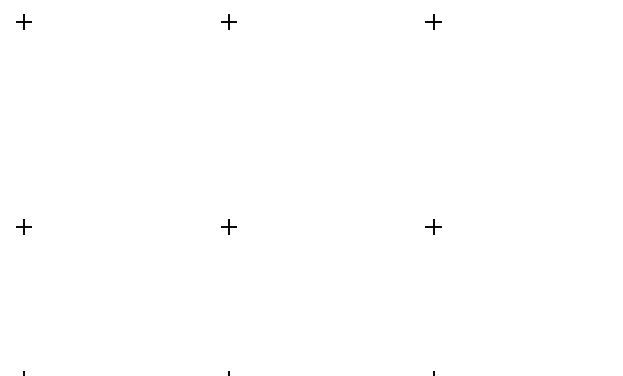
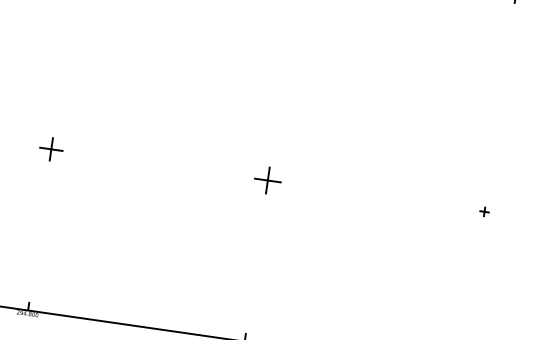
part: (23, 226) -> (50, 148), size x1.4
part: (228, 226) -> (267, 180), size x1.6
part: (433, 226) -> (484, 211), size x0.6

